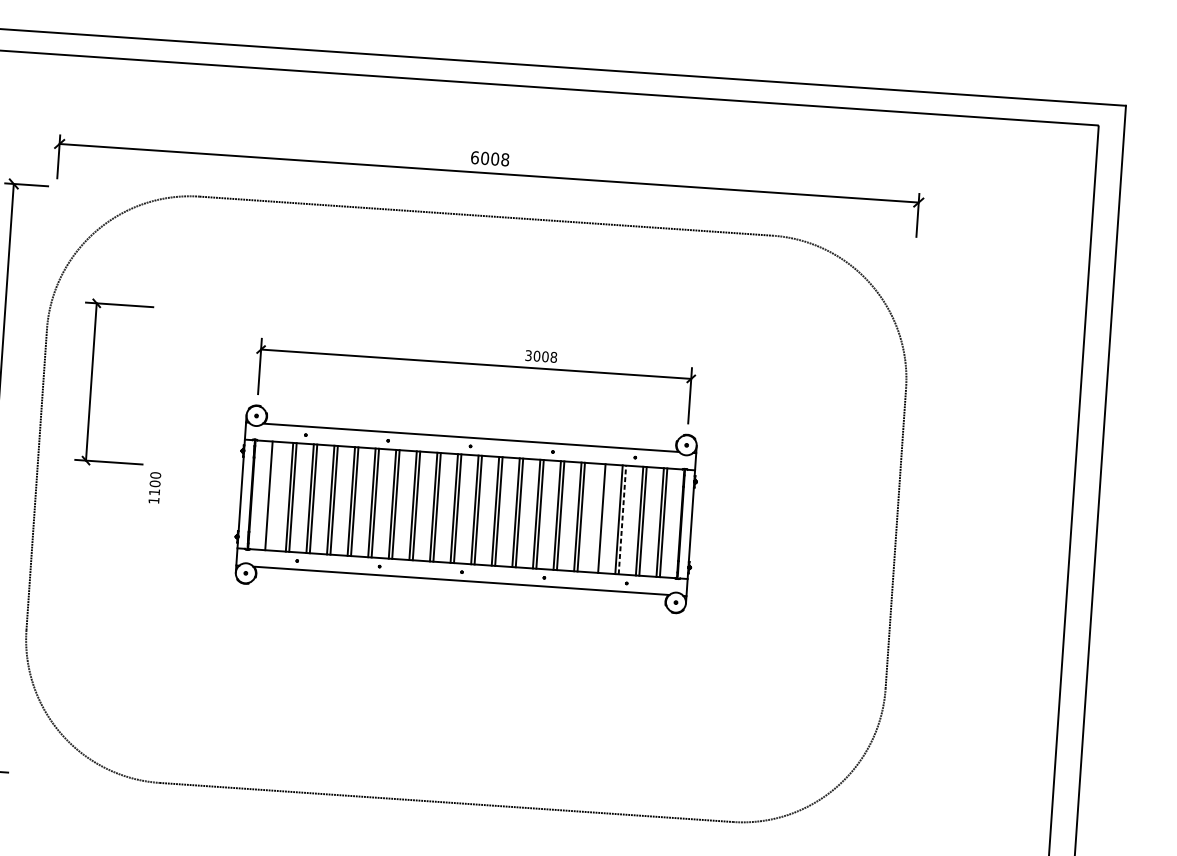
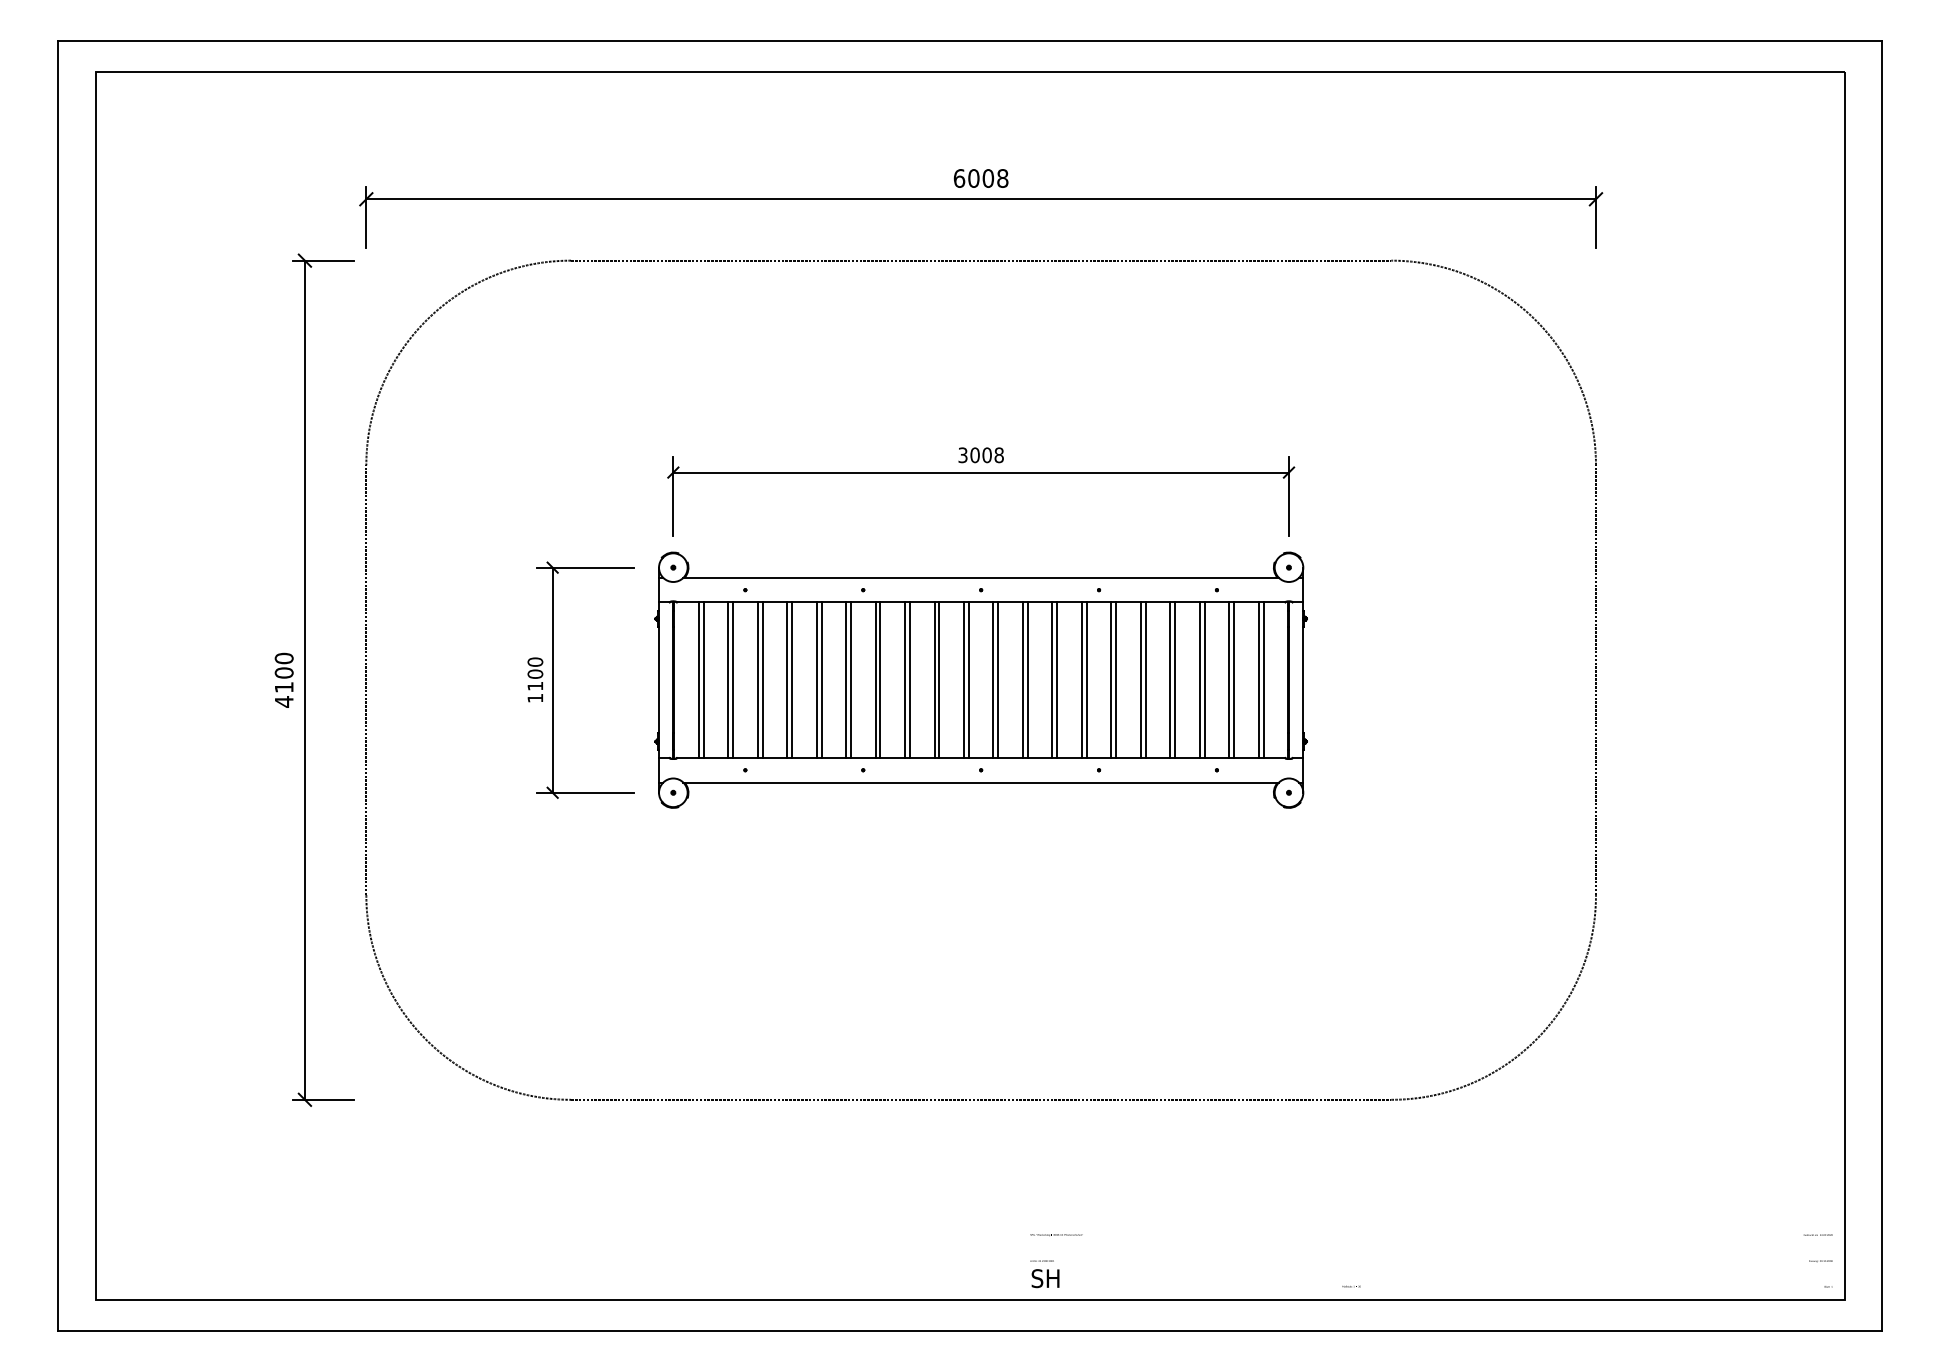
text: (540, 356) -> (980, 455), moved
part: (91, 381) -> (553, 679), moved
line: (272, 496) -> (703, 680), added
line: (598, 518) -> (1170, 680), added
line: (622, 520) -> (1204, 680), dashed -> solid

